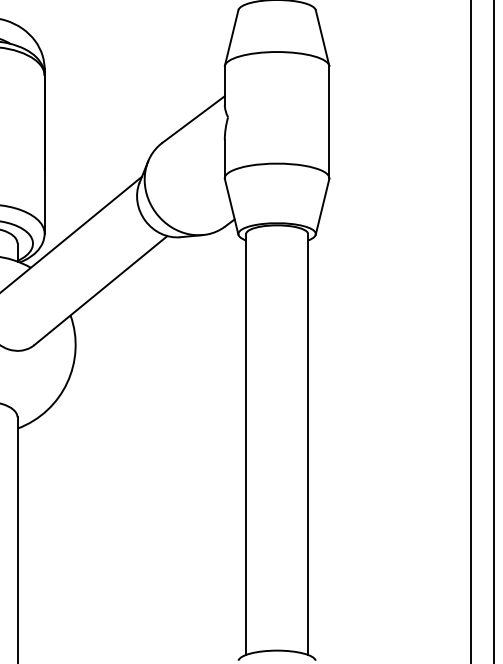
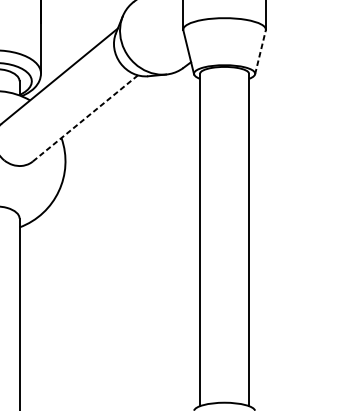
line: (322, 207) -> (260, 52), solid -> dashed
line: (100, 290) -> (85, 118), solid -> dashed

